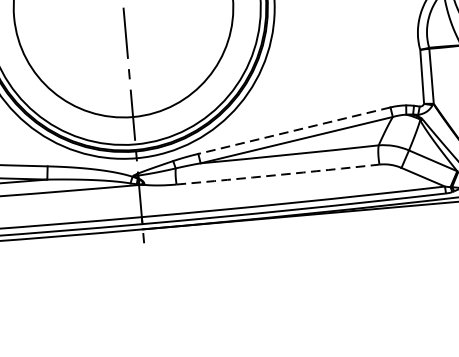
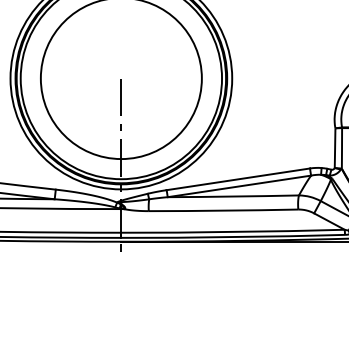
line: (293, 131) -> (237, 179), dashed -> solid
arc: (277, 174) -> (223, 210), dashed -> solid

